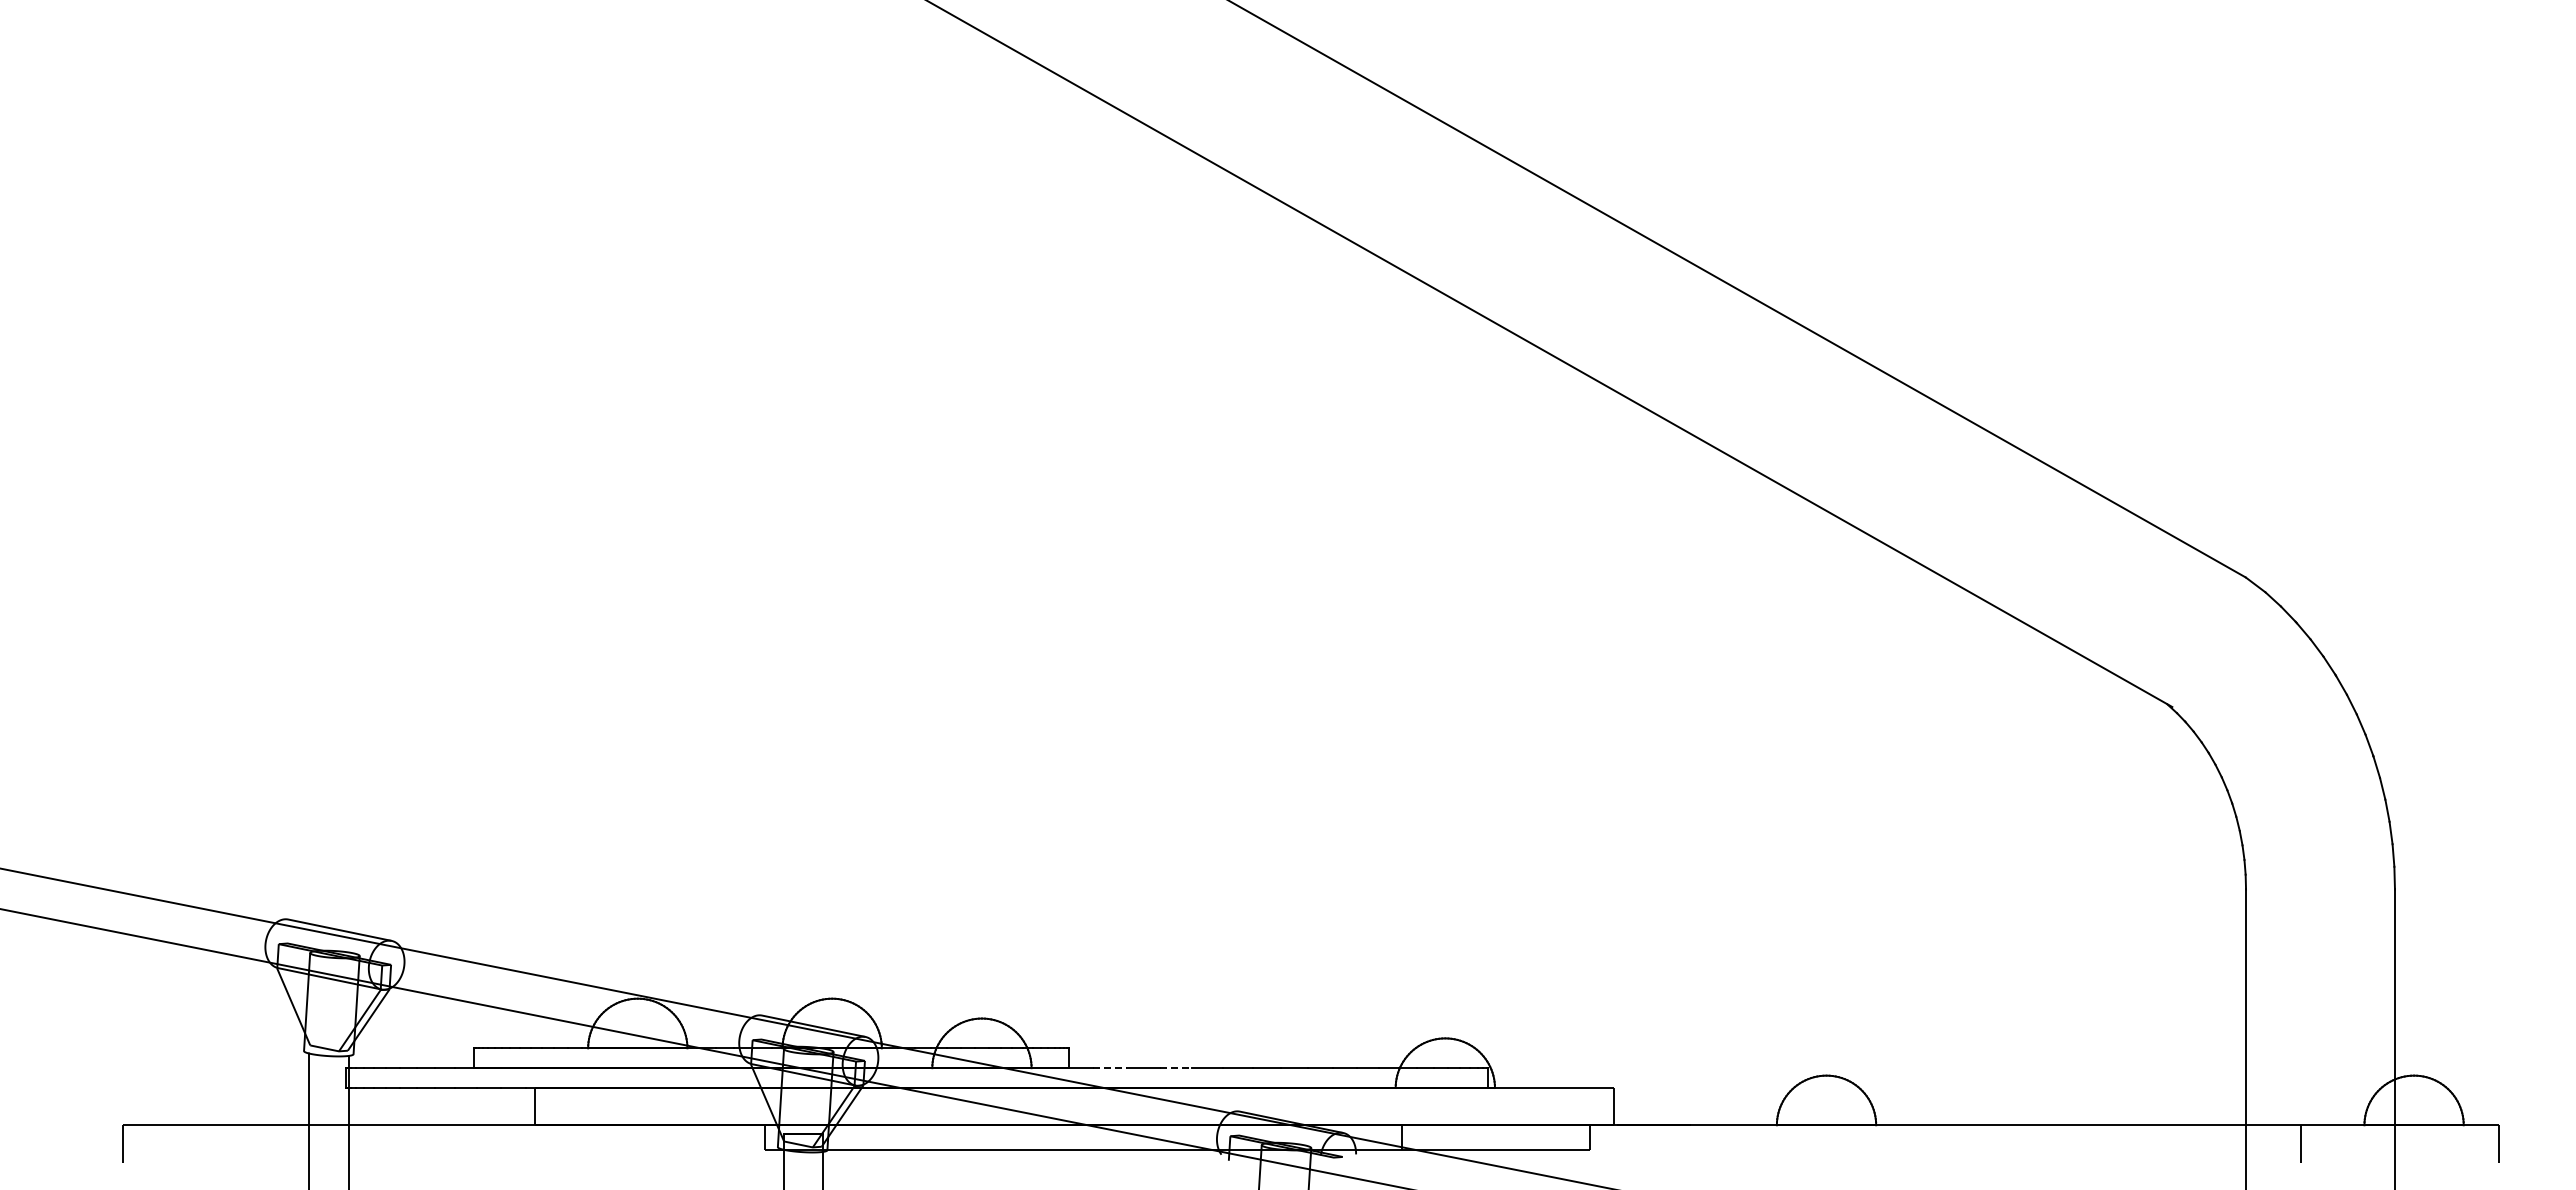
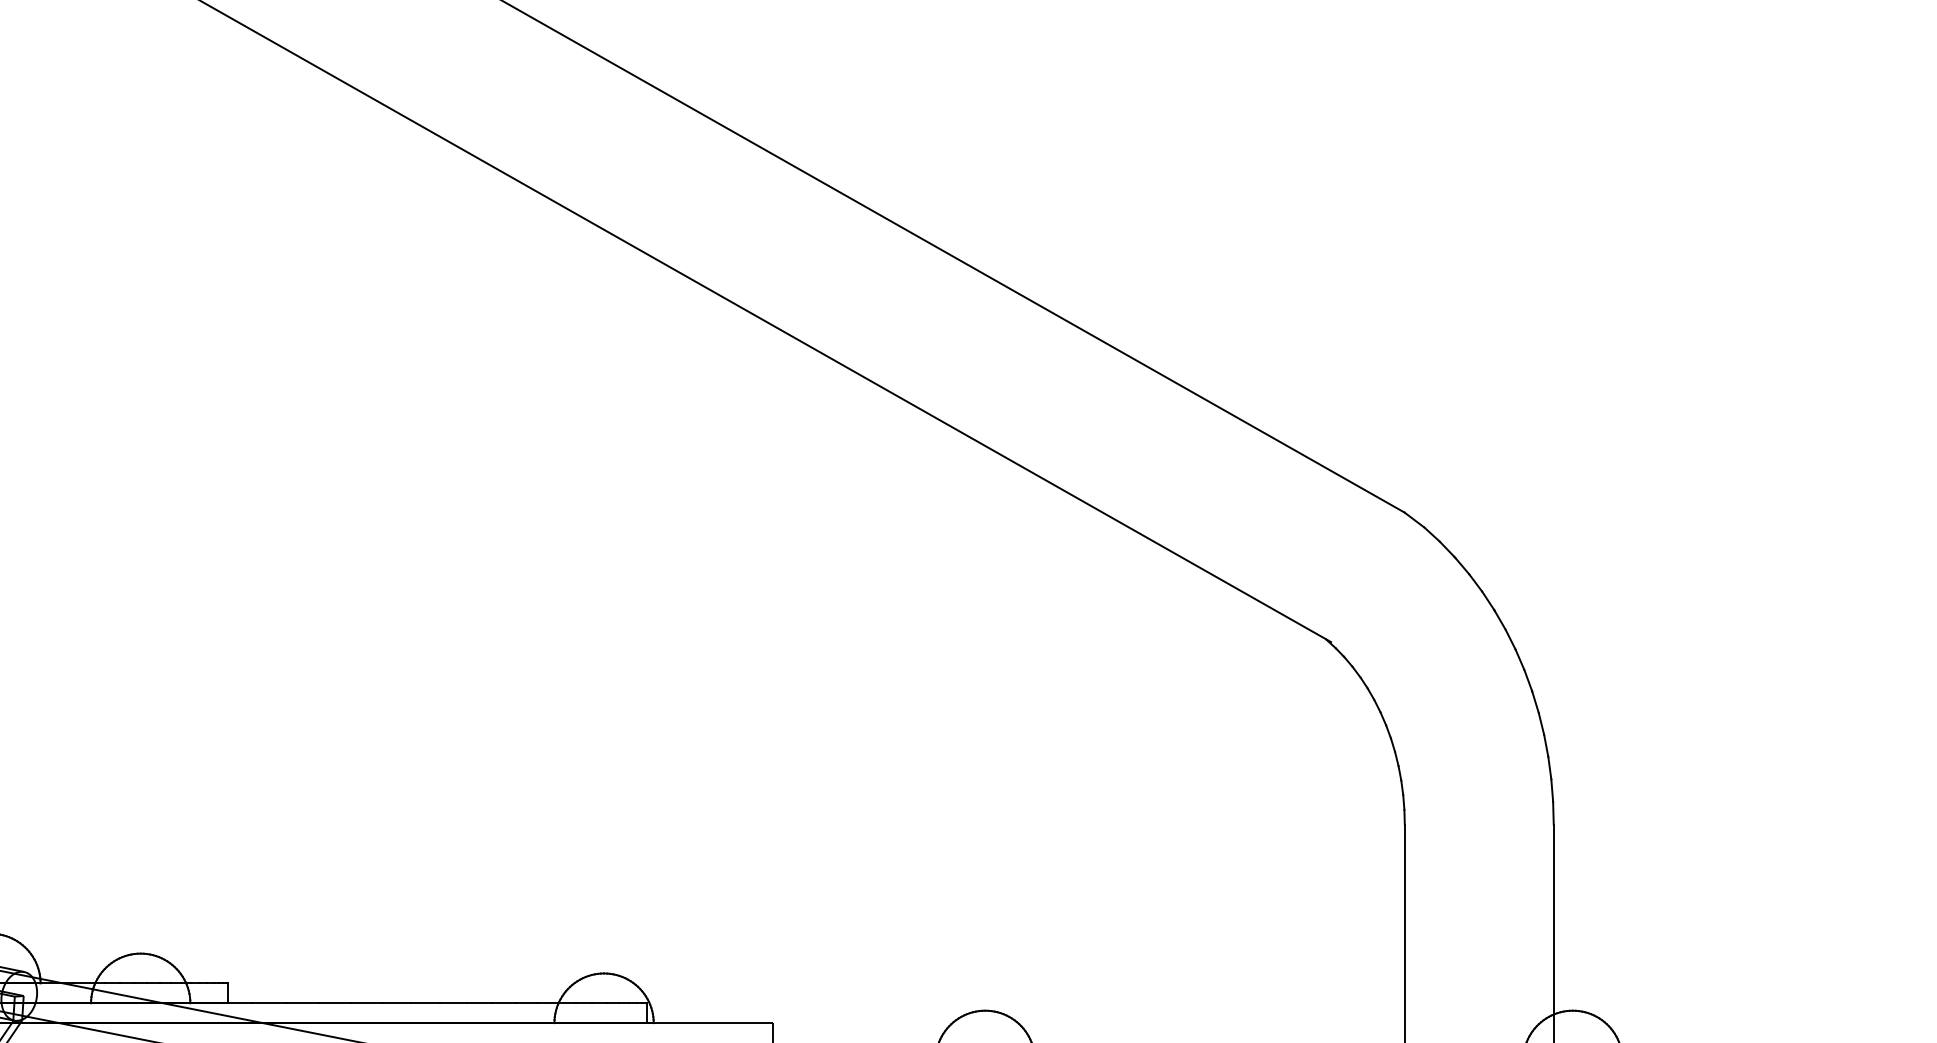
line: (1110, 1068) -> (269, 1003), dashed -> solid
line: (1176, 1068) -> (335, 1003), dashed -> solid

